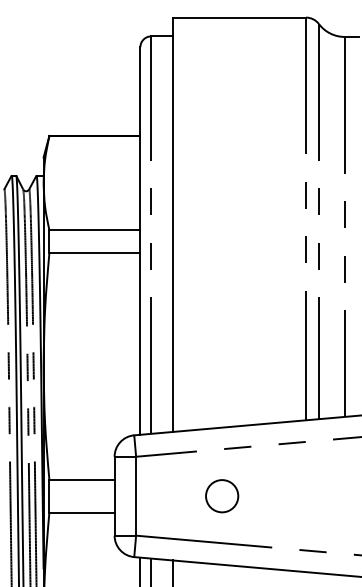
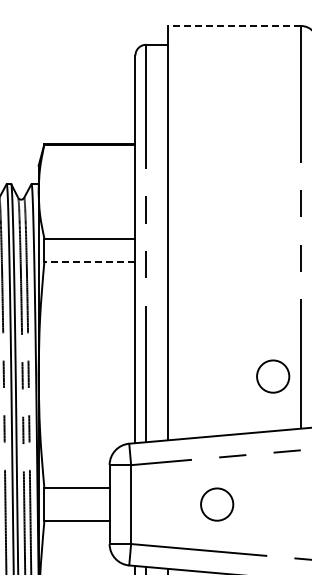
line: (239, 17) -> (234, 25), solid -> dashed
line: (94, 253) -> (89, 261), solid -> dashed
circle: (278, 368) -> (273, 376), added

